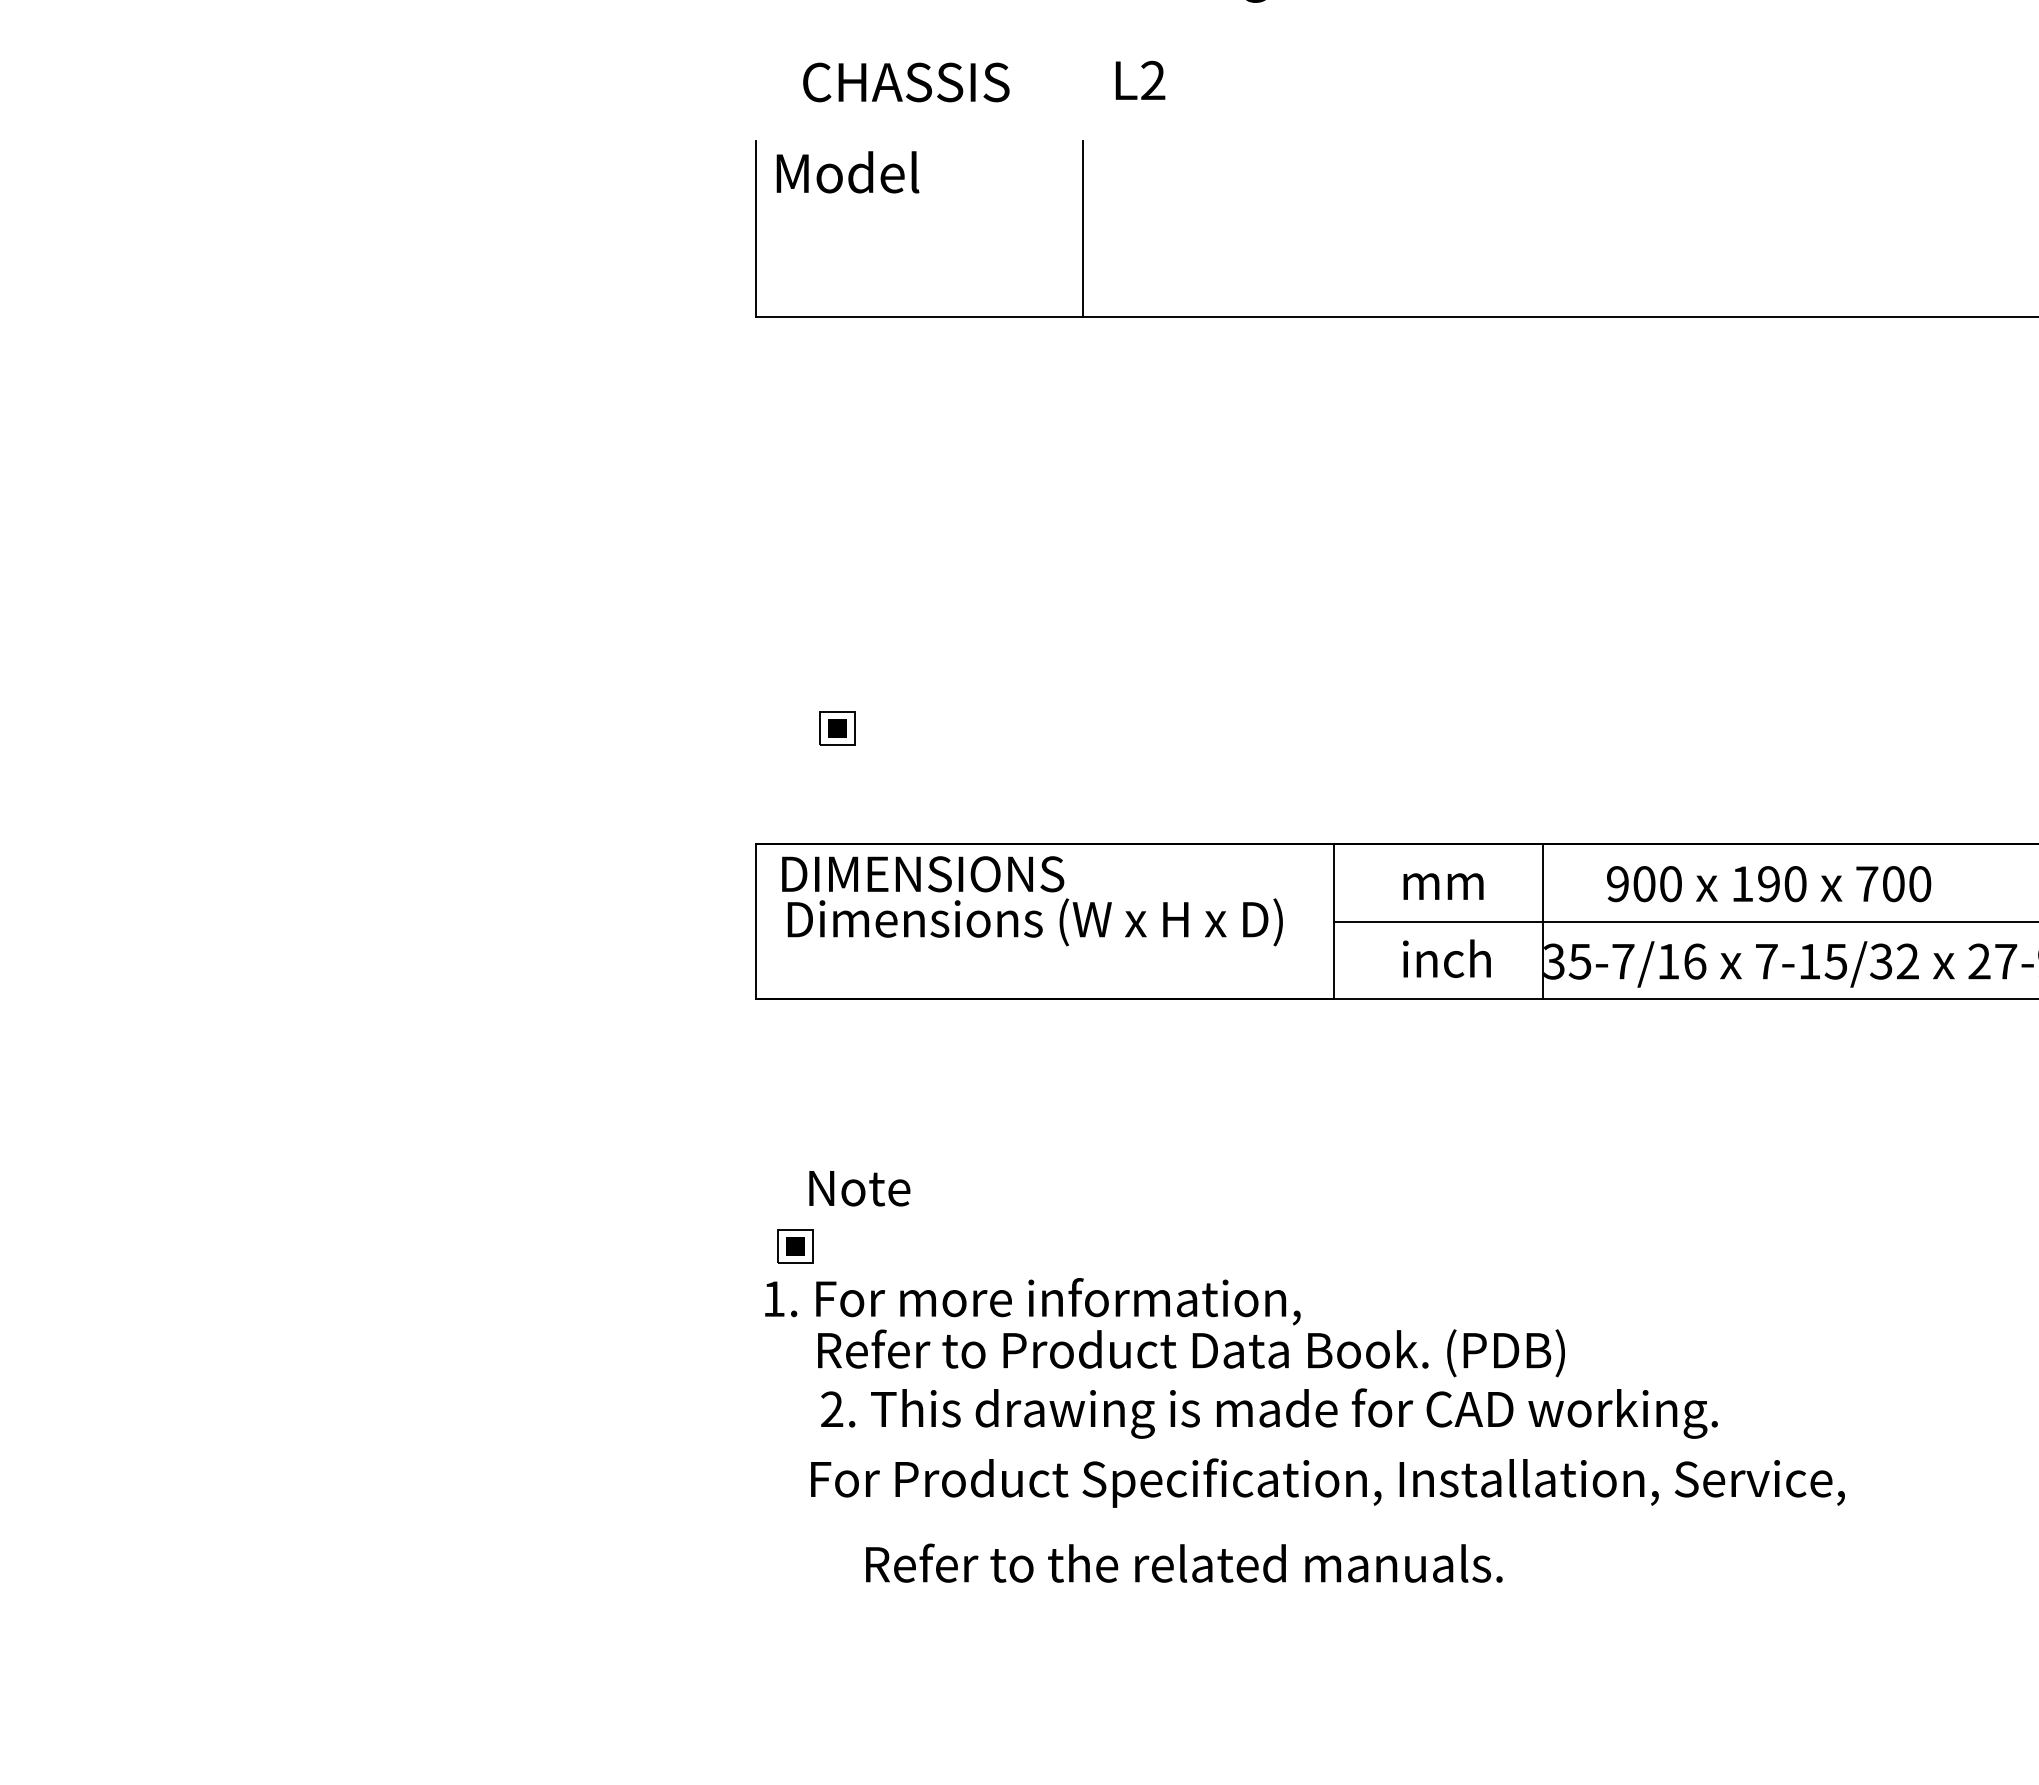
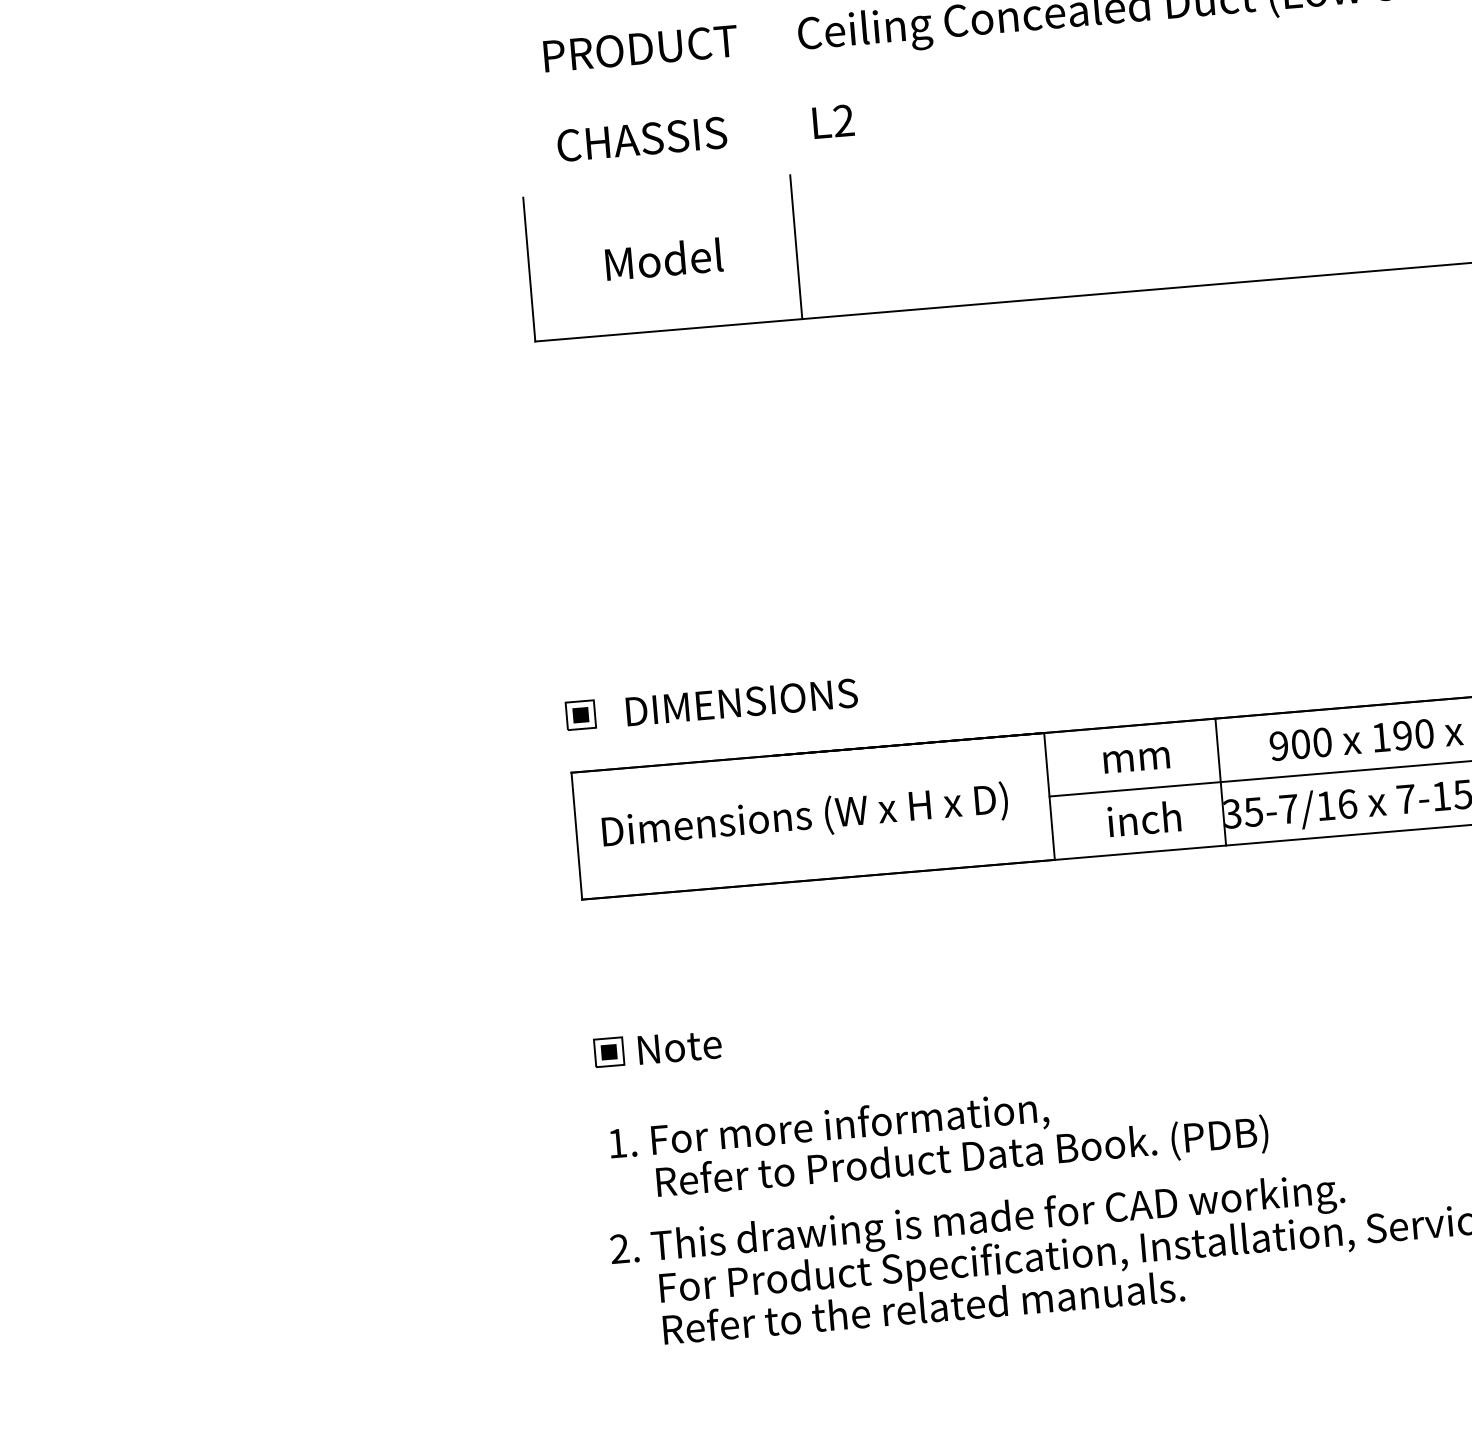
text: (847, 172) -> (663, 259), moved
part: (837, 728) -> (581, 715), moved
text: (923, 874) -> (742, 702), moved
part: (795, 1246) -> (609, 1052), moved
text: (1269, 1413) -> (977, 1222), moved
text: (1184, 1562) -> (923, 1306), moved

